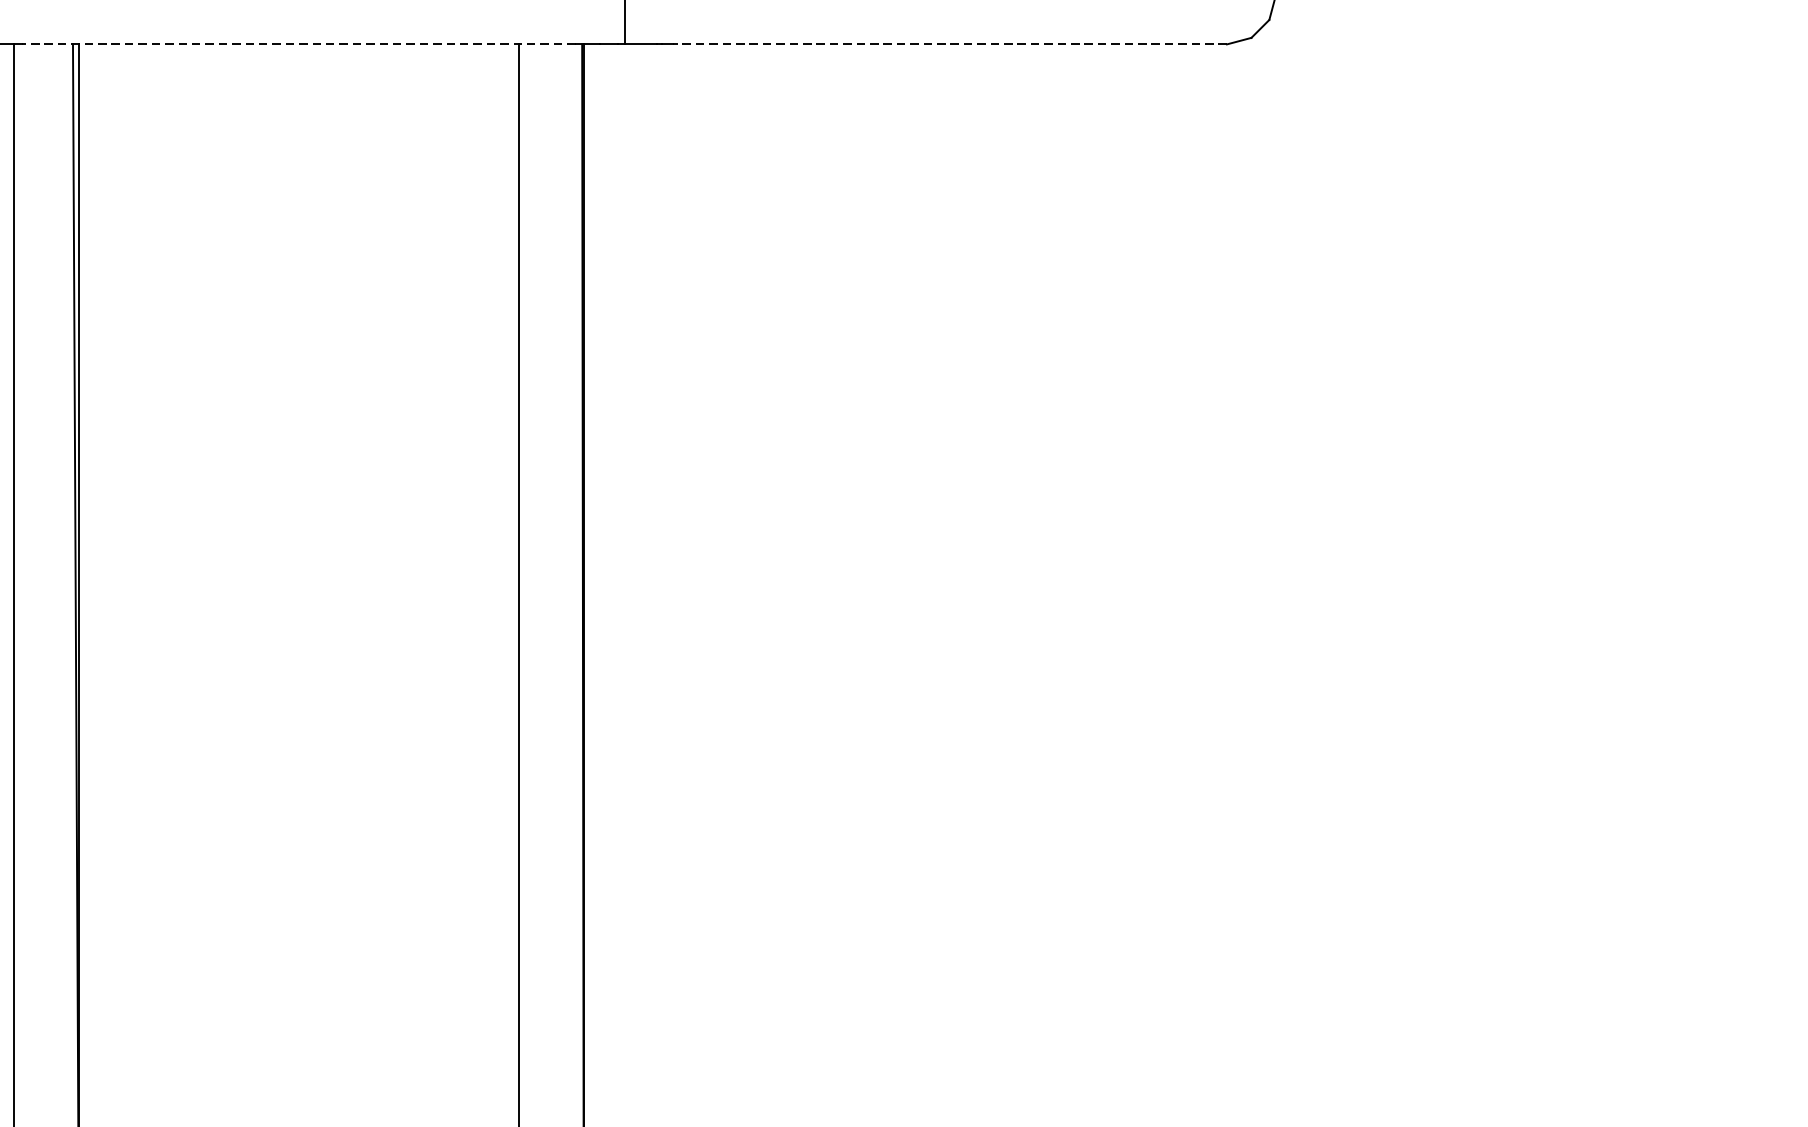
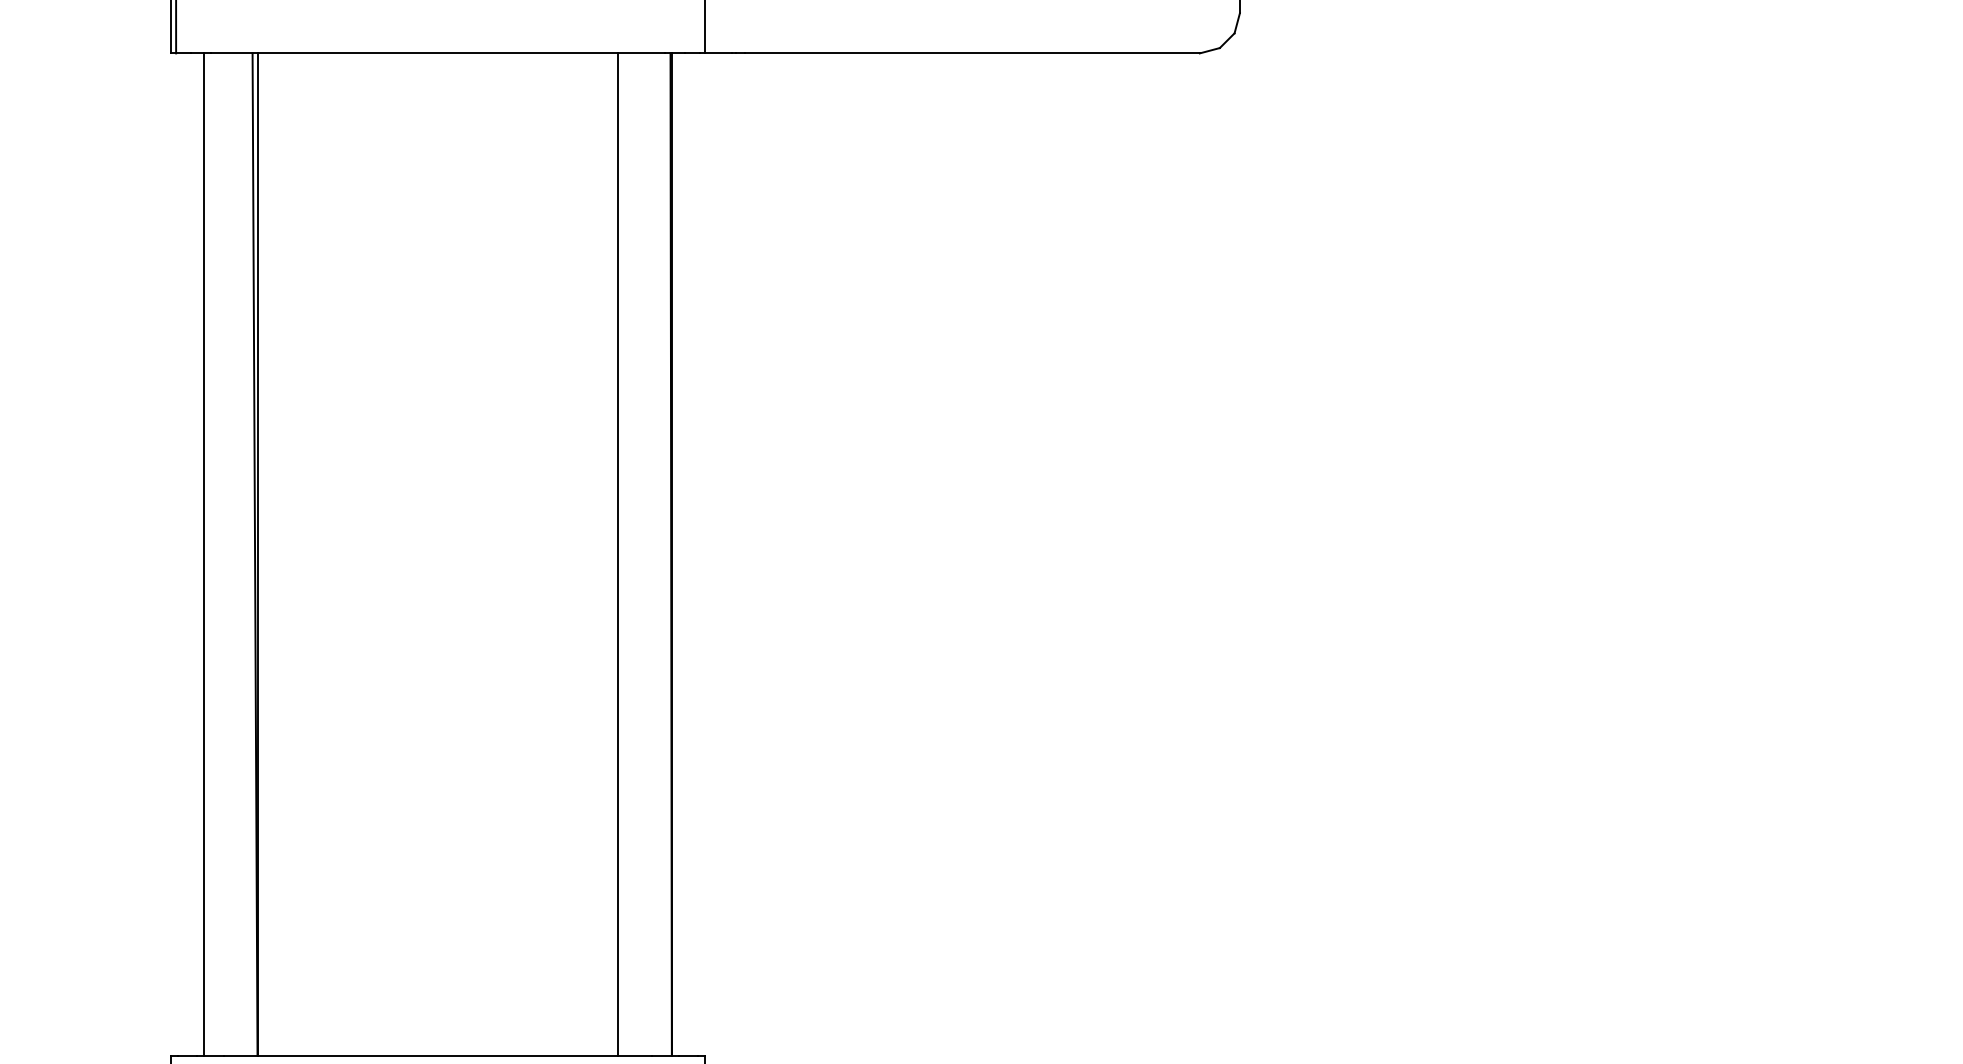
line: (298, 44) -> (437, 53), dashed -> solid
line: (950, 44) -> (972, 53), dashed -> solid

